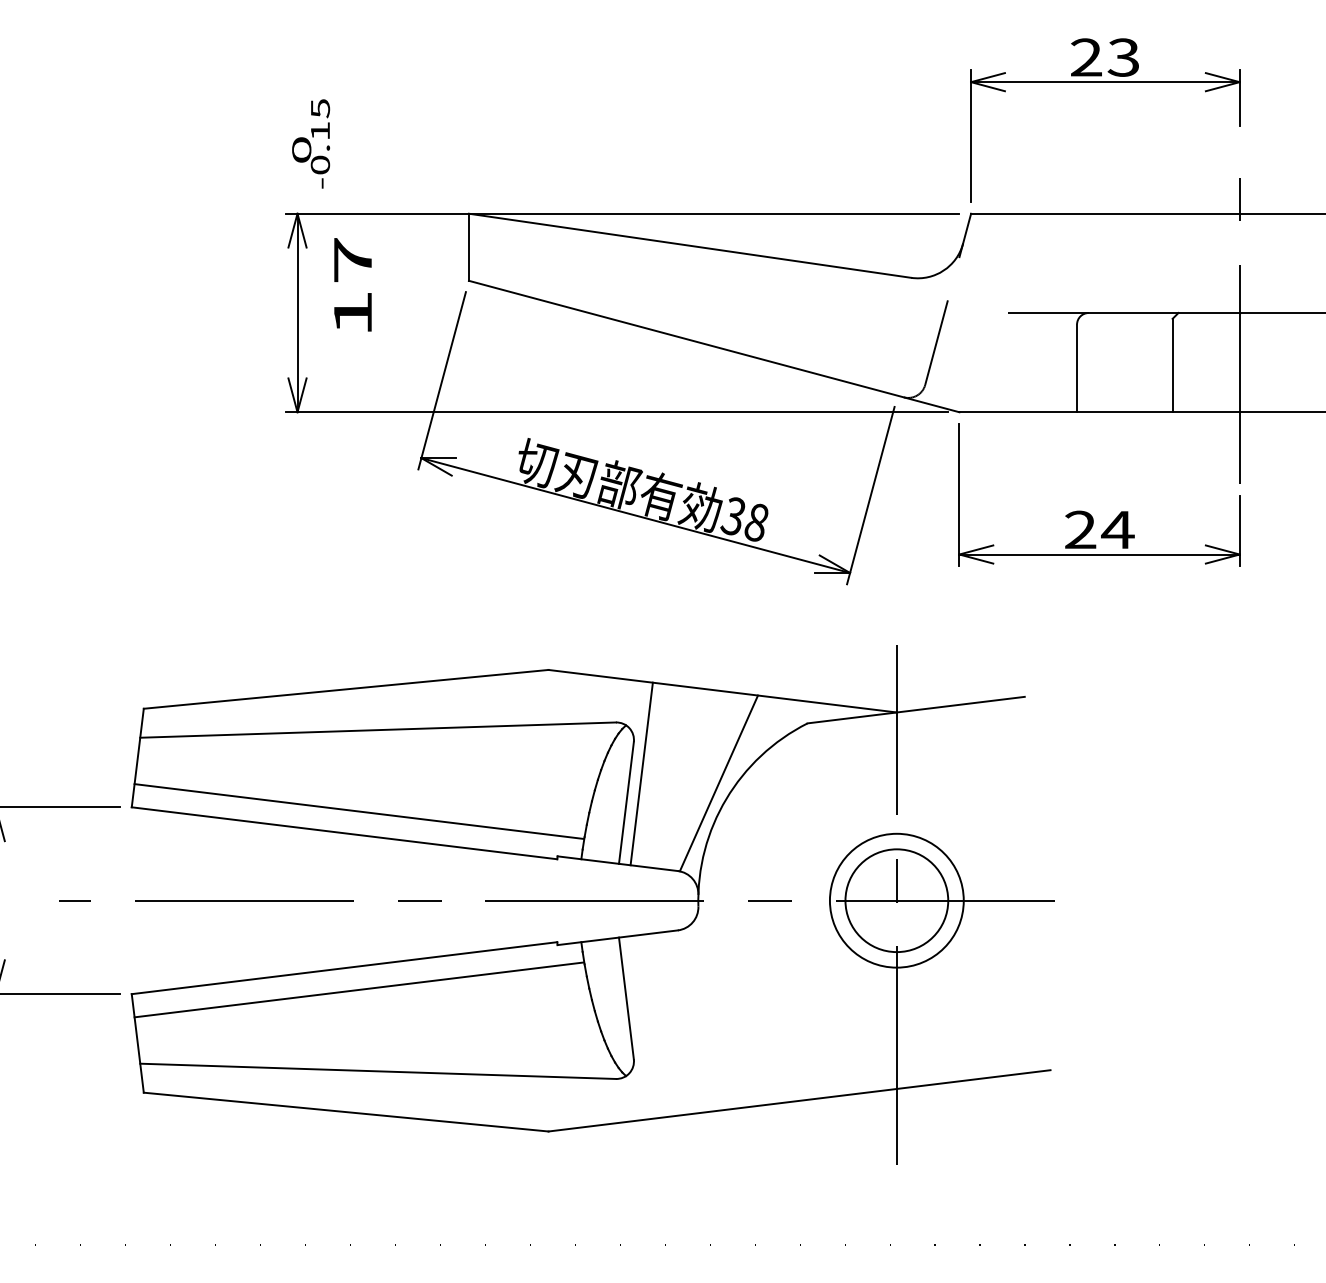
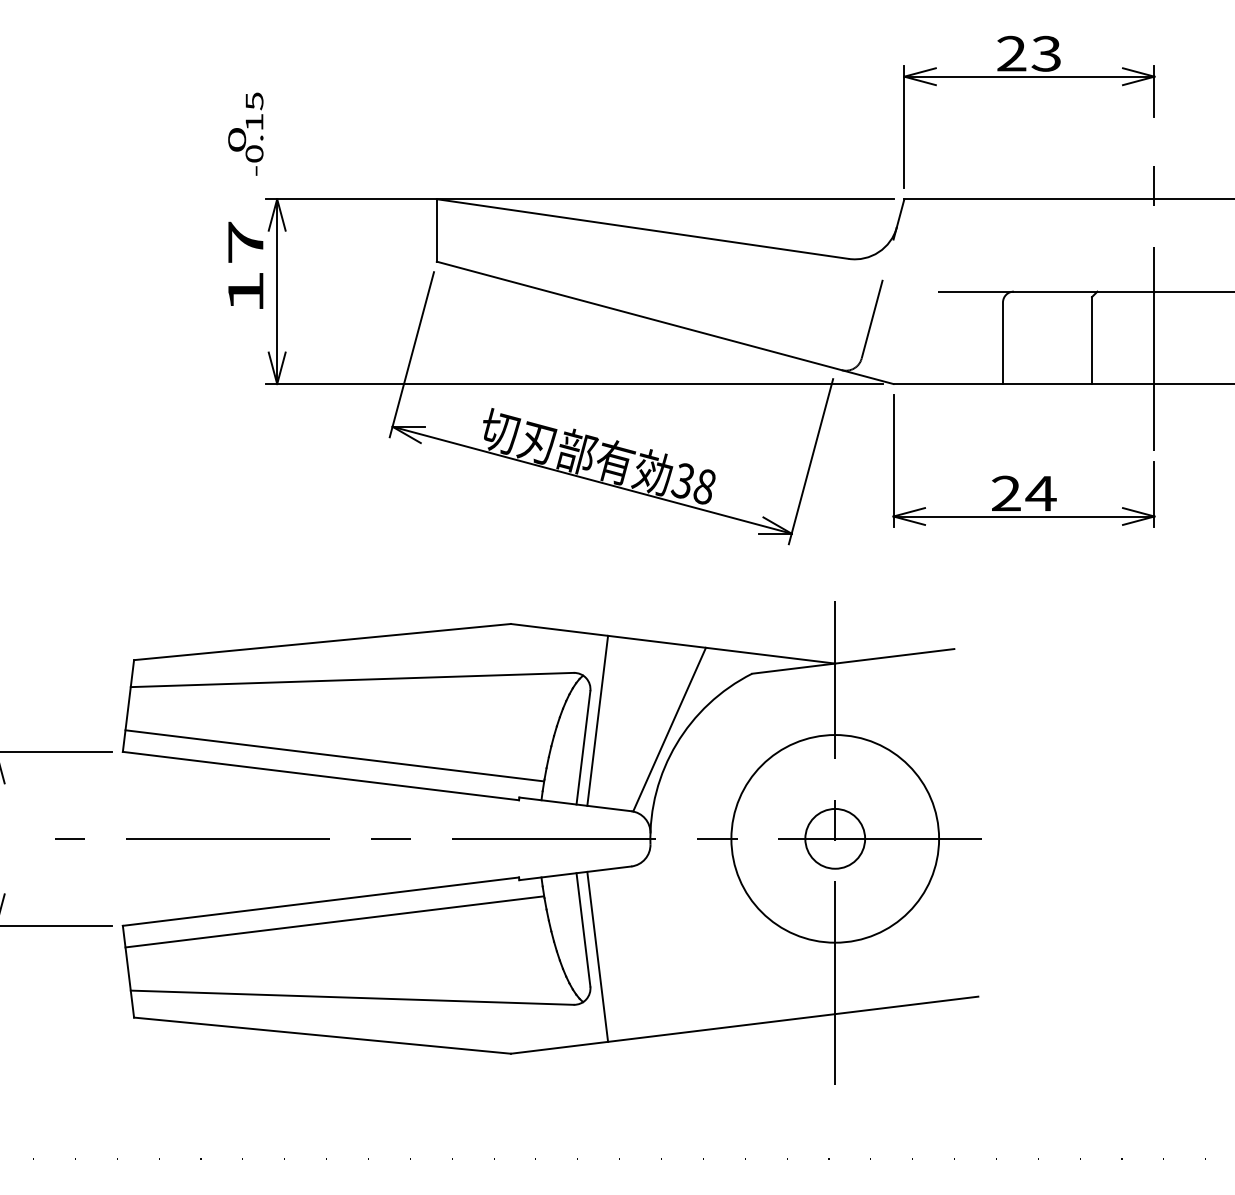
text: (310, 143) -> (245, 133), moved
text: (352, 283) -> (245, 264), moved
circle: (897, 900) -> (835, 838), size x0.62
circle: (897, 900) -> (835, 838), size x1.67
line: (641, 1027) -> (597, 956), added

